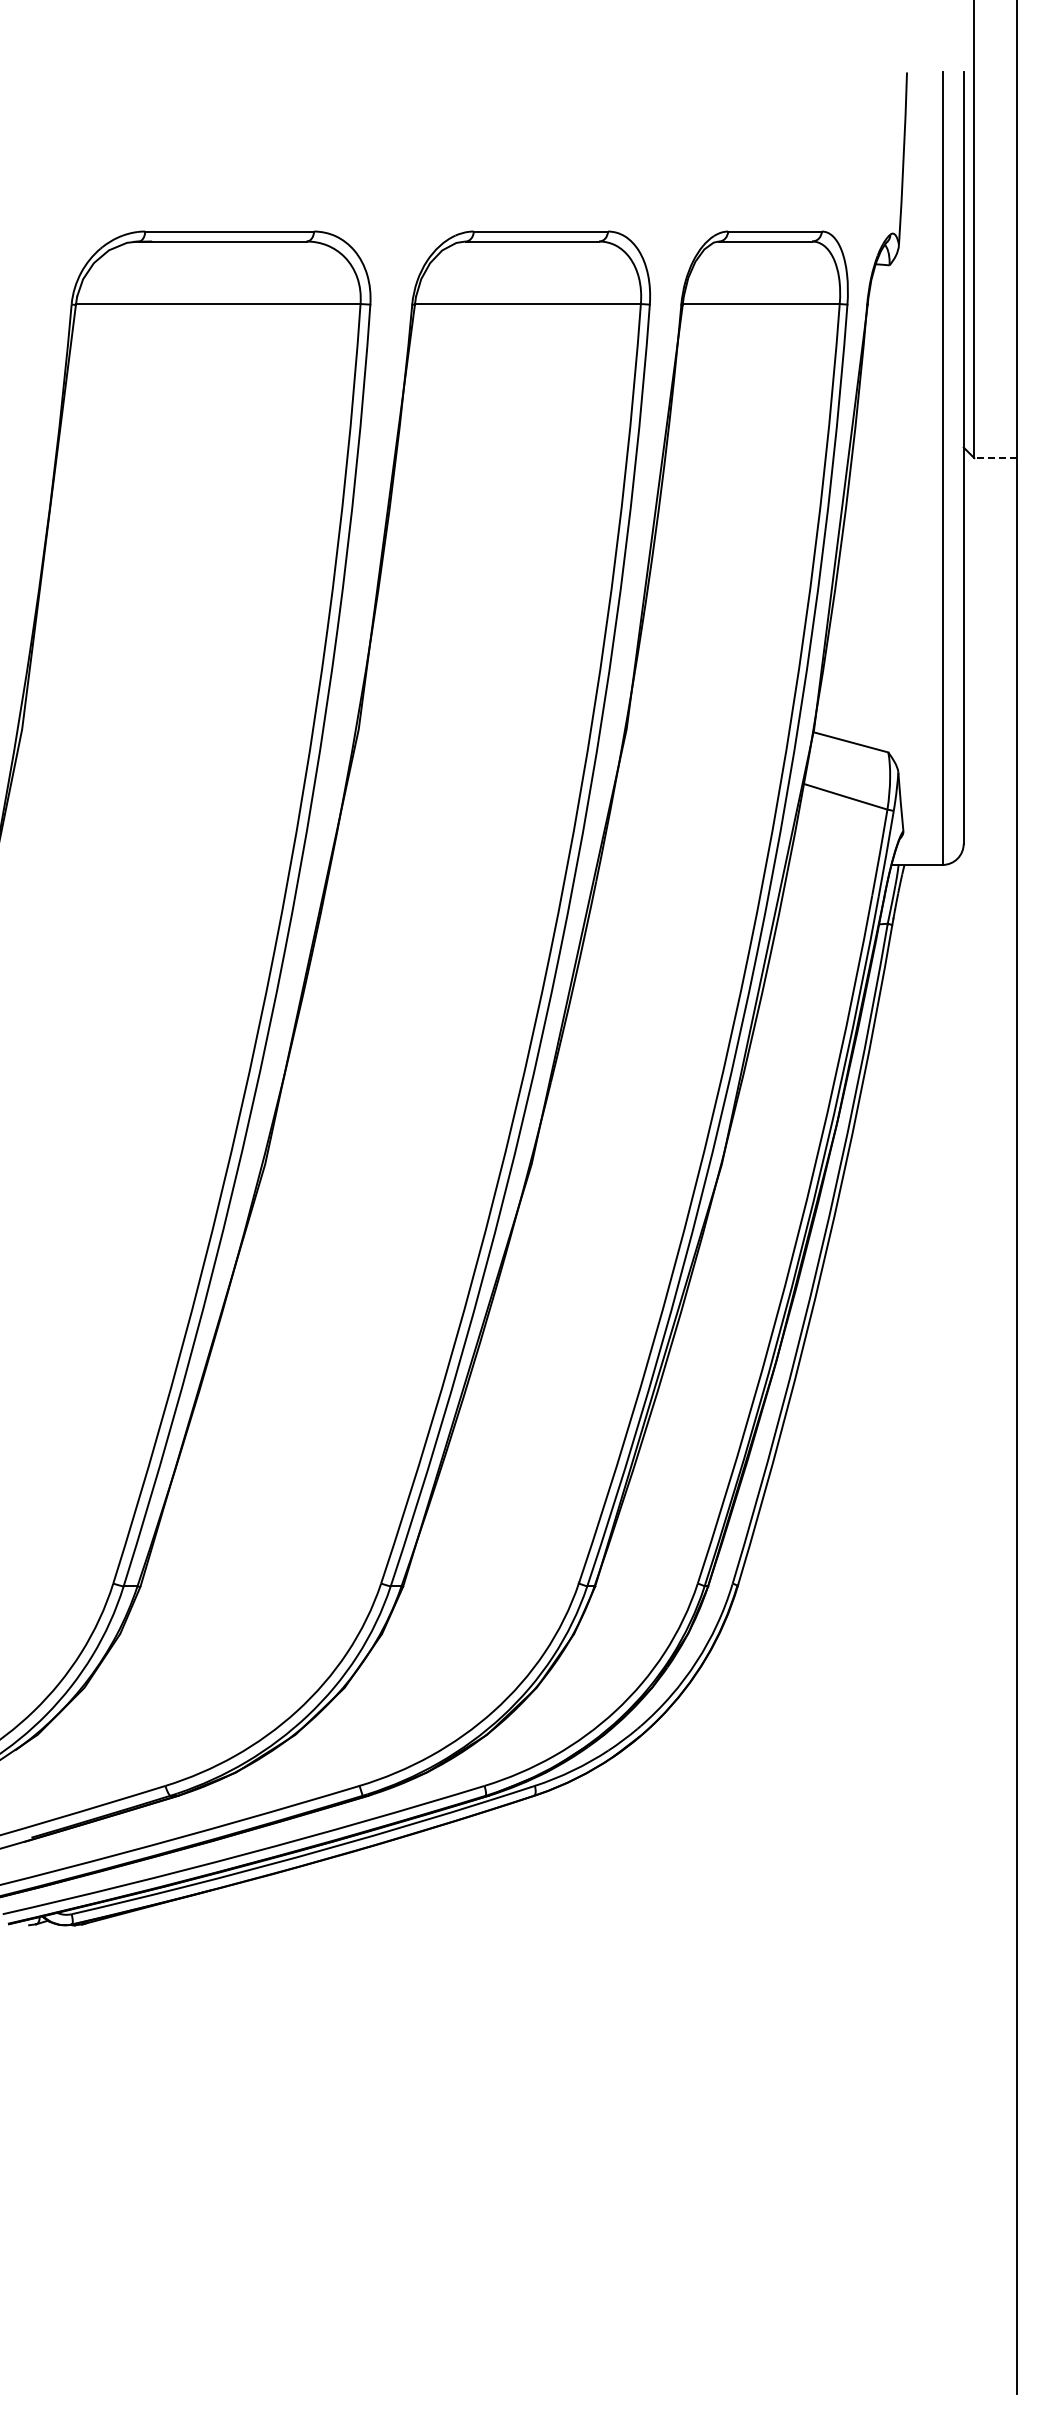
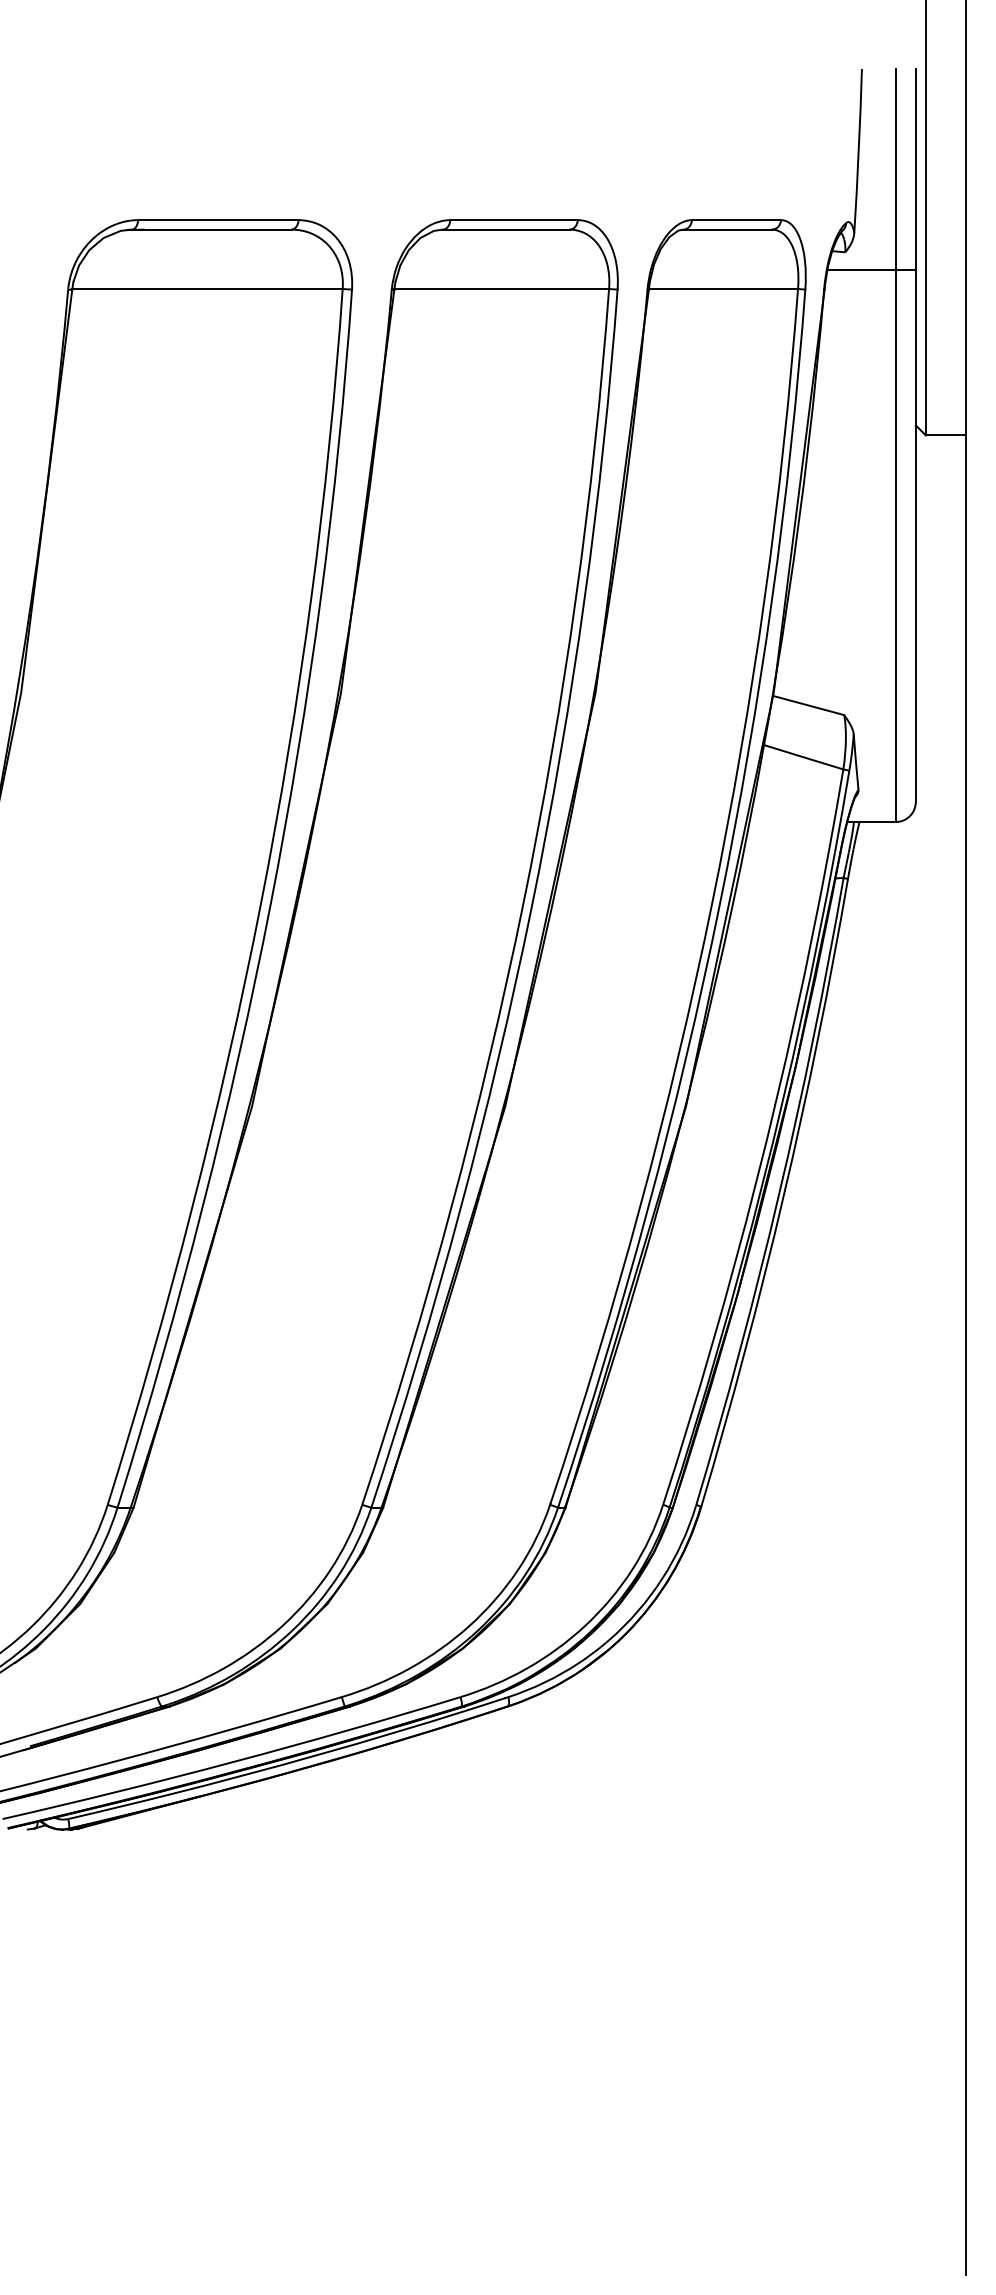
line: (916, 283) -> (870, 269), added
line: (994, 458) -> (945, 435), dashed -> solid

